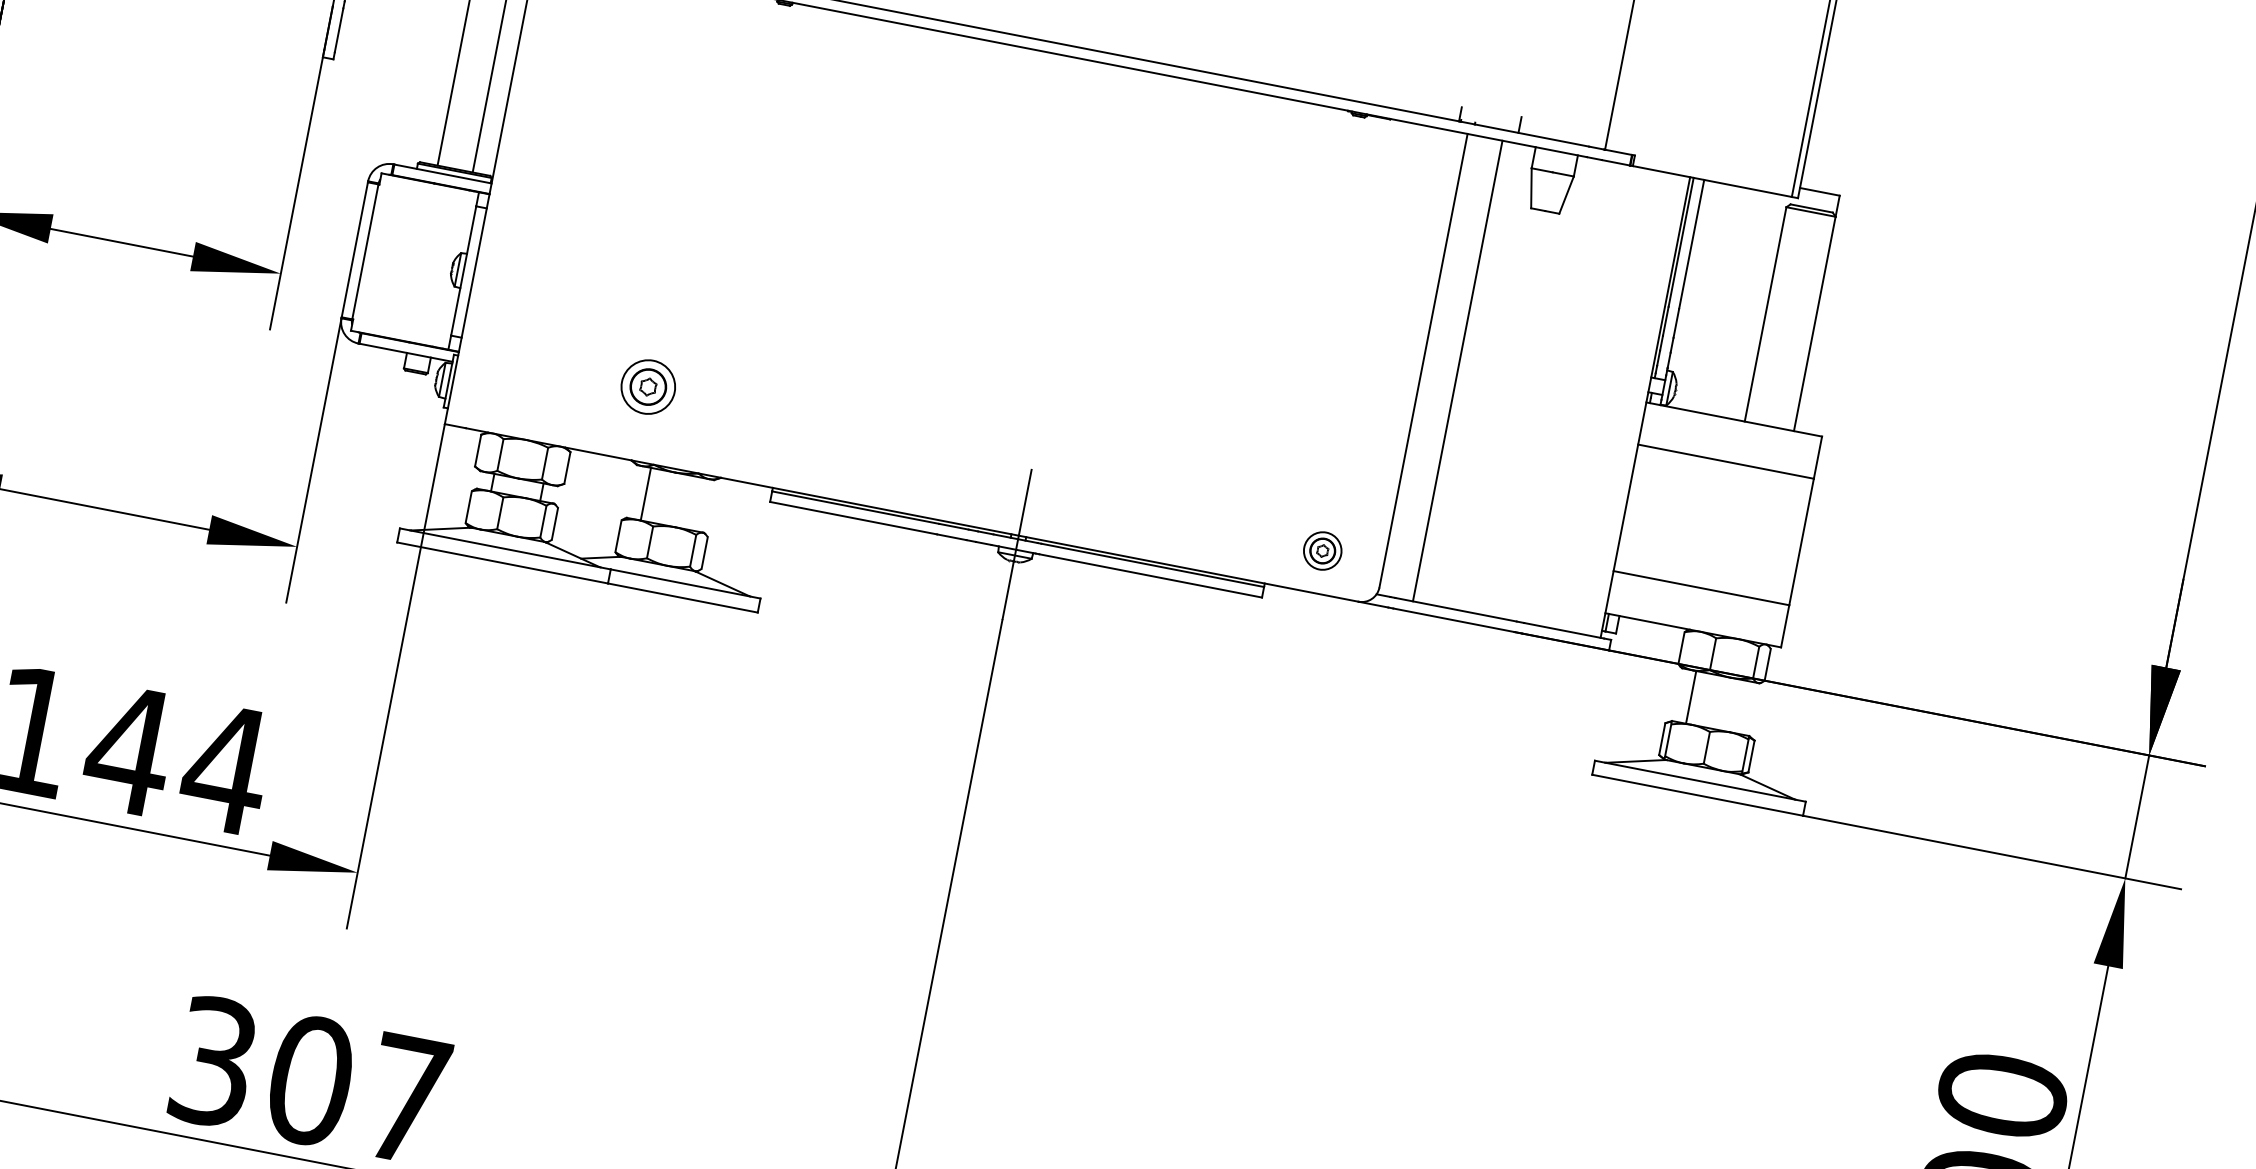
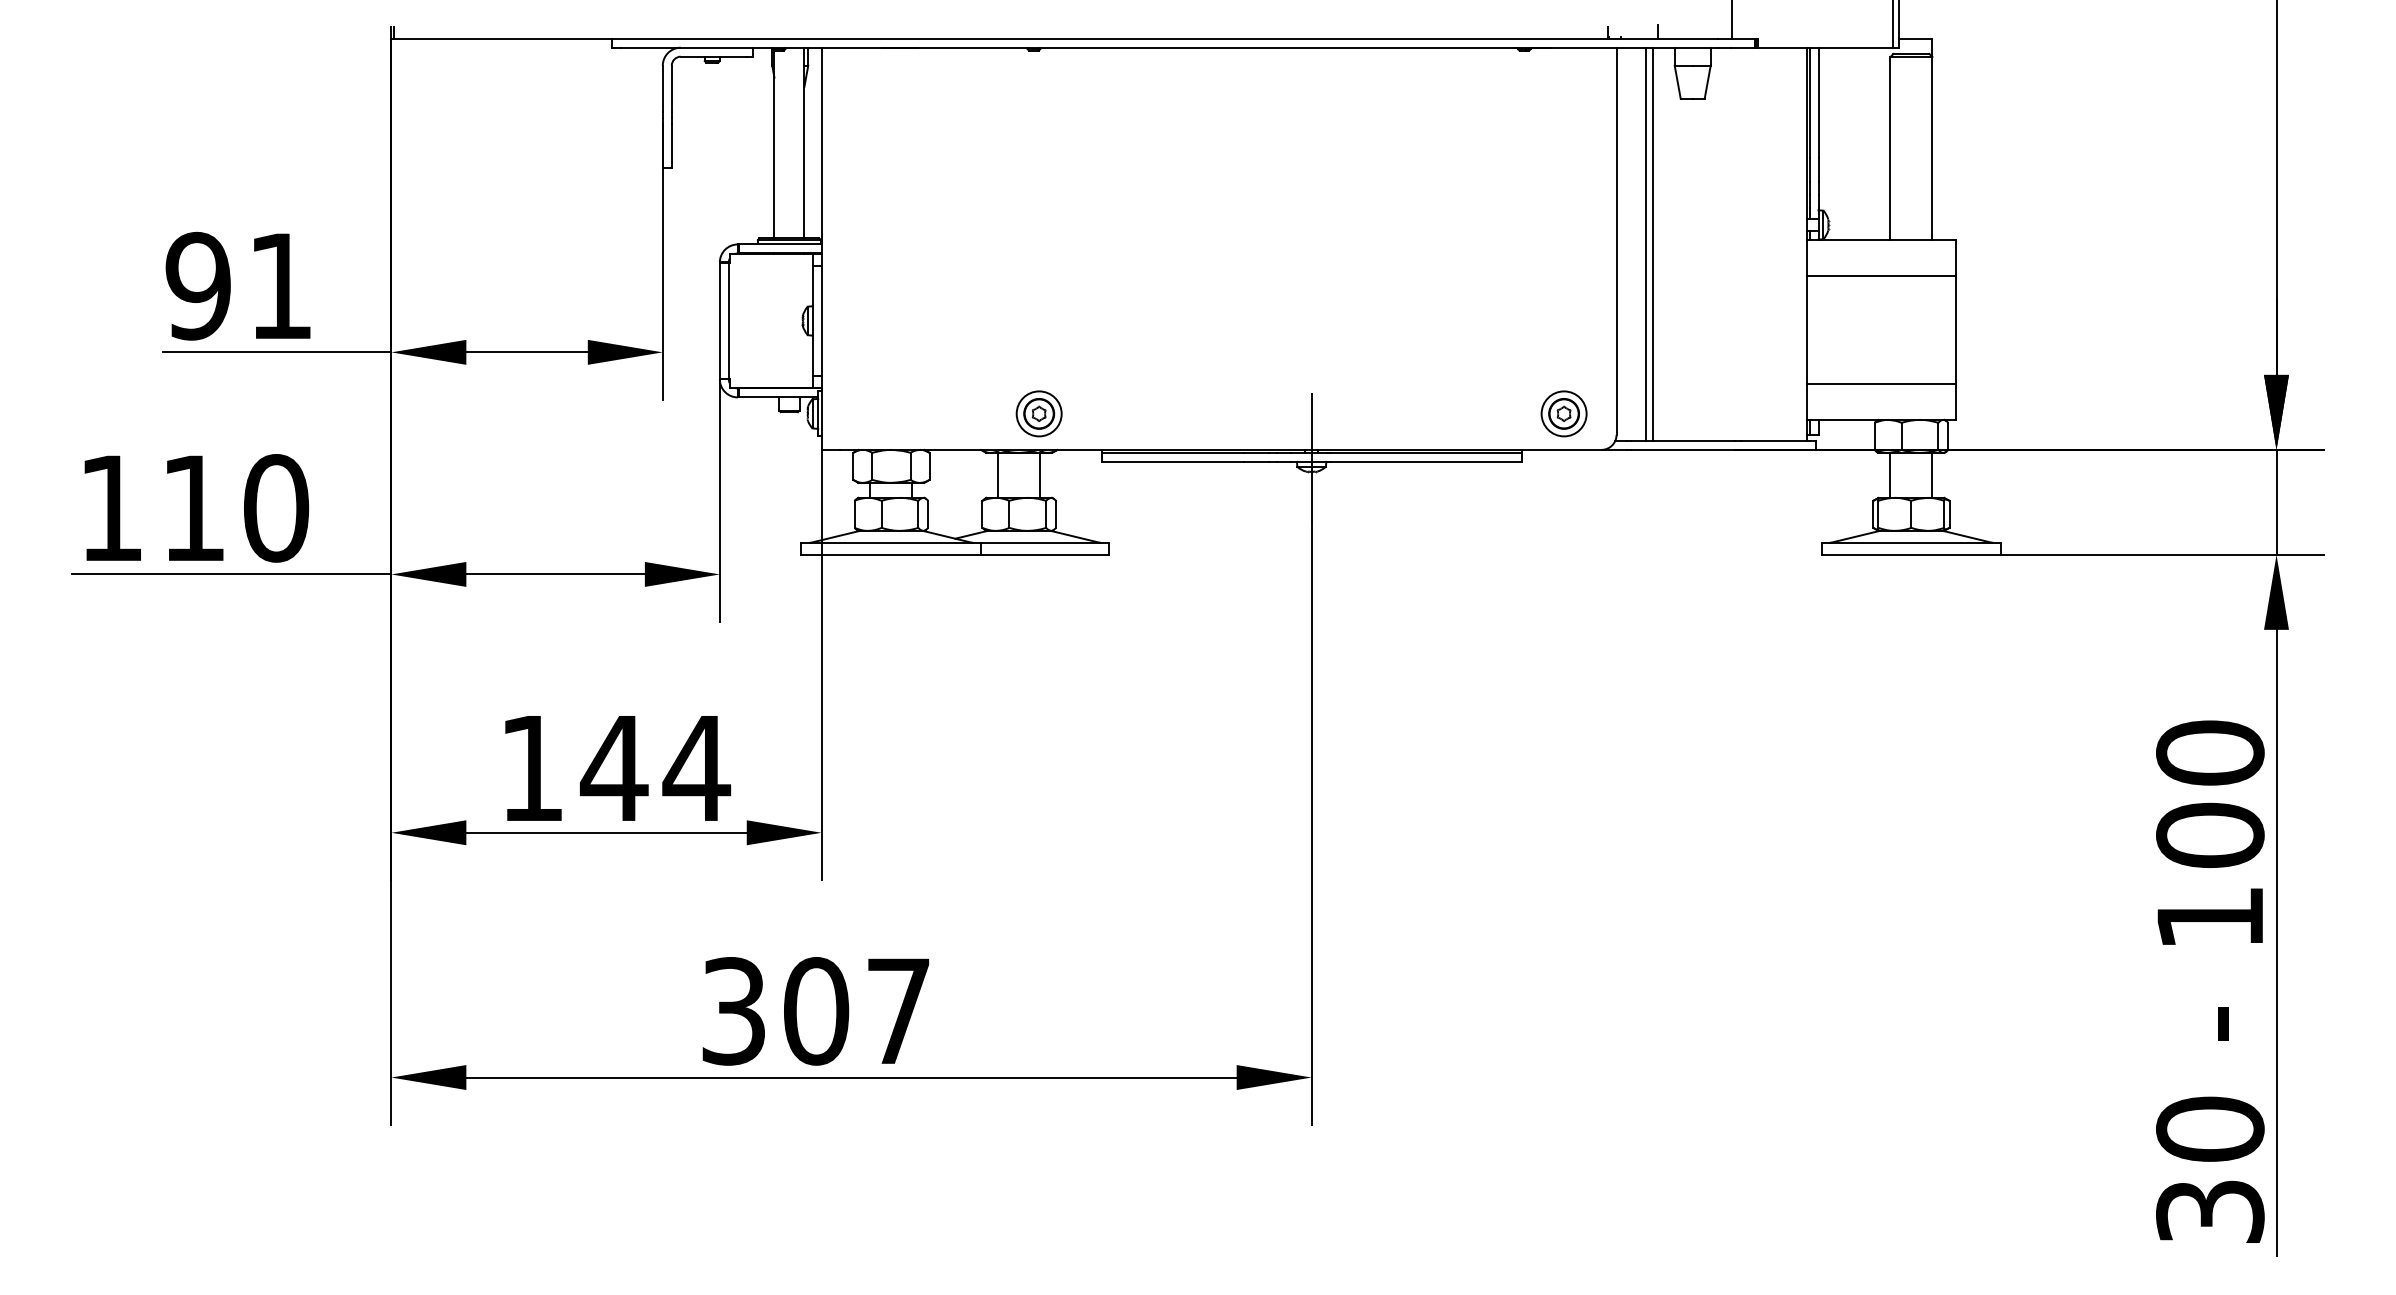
line: (1465, 371) -> (1652, 243), added
part: (647, 386) -> (1038, 413), moved
line: (695, 502) -> (1040, 474), added
part: (1322, 550) -> (1563, 413), size x1.43
line: (1740, 705) -> (1932, 474), added

